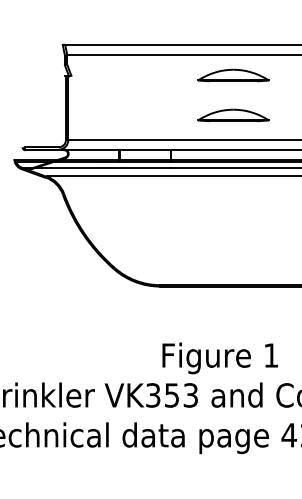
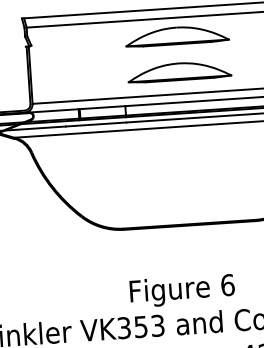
part: (233, 75) -> (177, 35), size x1.6
part: (233, 115) -> (179, 71), size x1.6
text: (271, 355) -> (228, 285), 1 -> 6

